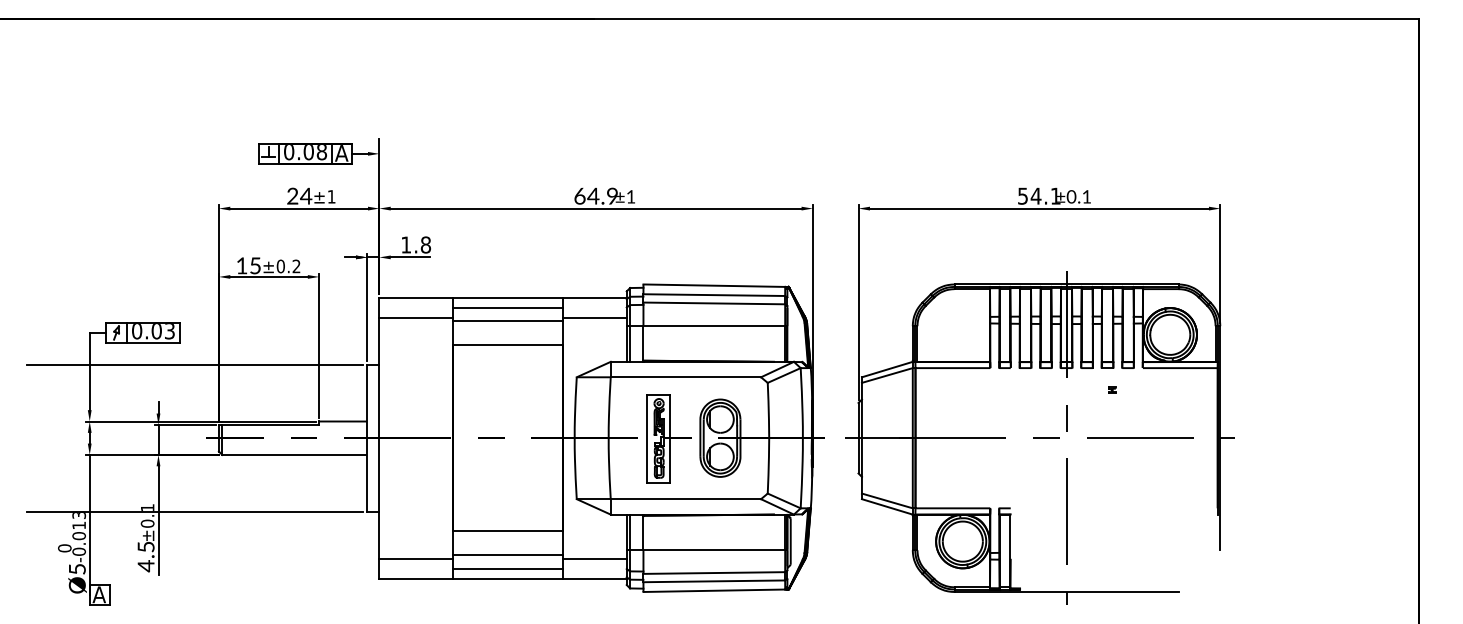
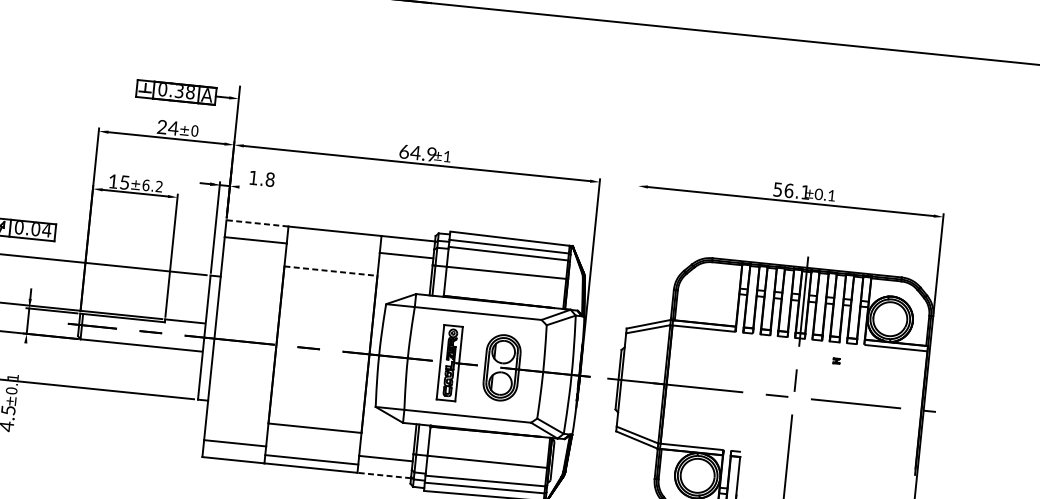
text: (308, 152) -> (179, 91), 0.08 -> 0.38
text: (1035, 195) -> (788, 190), 54.1 -> 56.1
text: (331, 196) -> (194, 130), ±1 -> ±0
line: (410, 257) -> (256, 188), removed
text: (281, 265) -> (146, 184), ±0.2 -> ±6.2
line: (416, 297) -> (257, 223), solid -> dashed
line: (858, 302) -> (630, 265), removed
line: (507, 307) -> (333, 239), removed
line: (507, 321) -> (332, 251), removed
text: (169, 331) -> (46, 230), 0.03 -> 0.04
line: (508, 345) -> (331, 271), solid -> dashed
line: (158, 520) -> (21, 389), removed
line: (507, 554) -> (312, 447), removed
line: (594, 578) -> (383, 475), solid -> dashed

